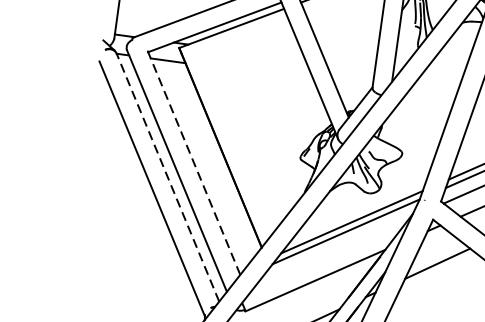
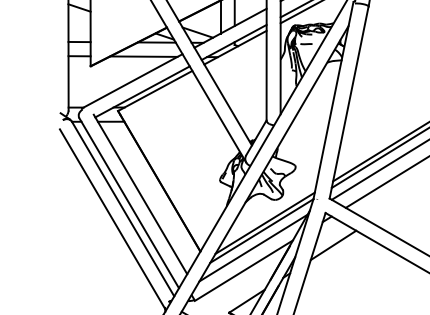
line: (193, 161) -> (140, 194), dashed -> solid
line: (167, 176) -> (122, 208), dashed -> solid
line: (332, 251) -> (253, 247), added

